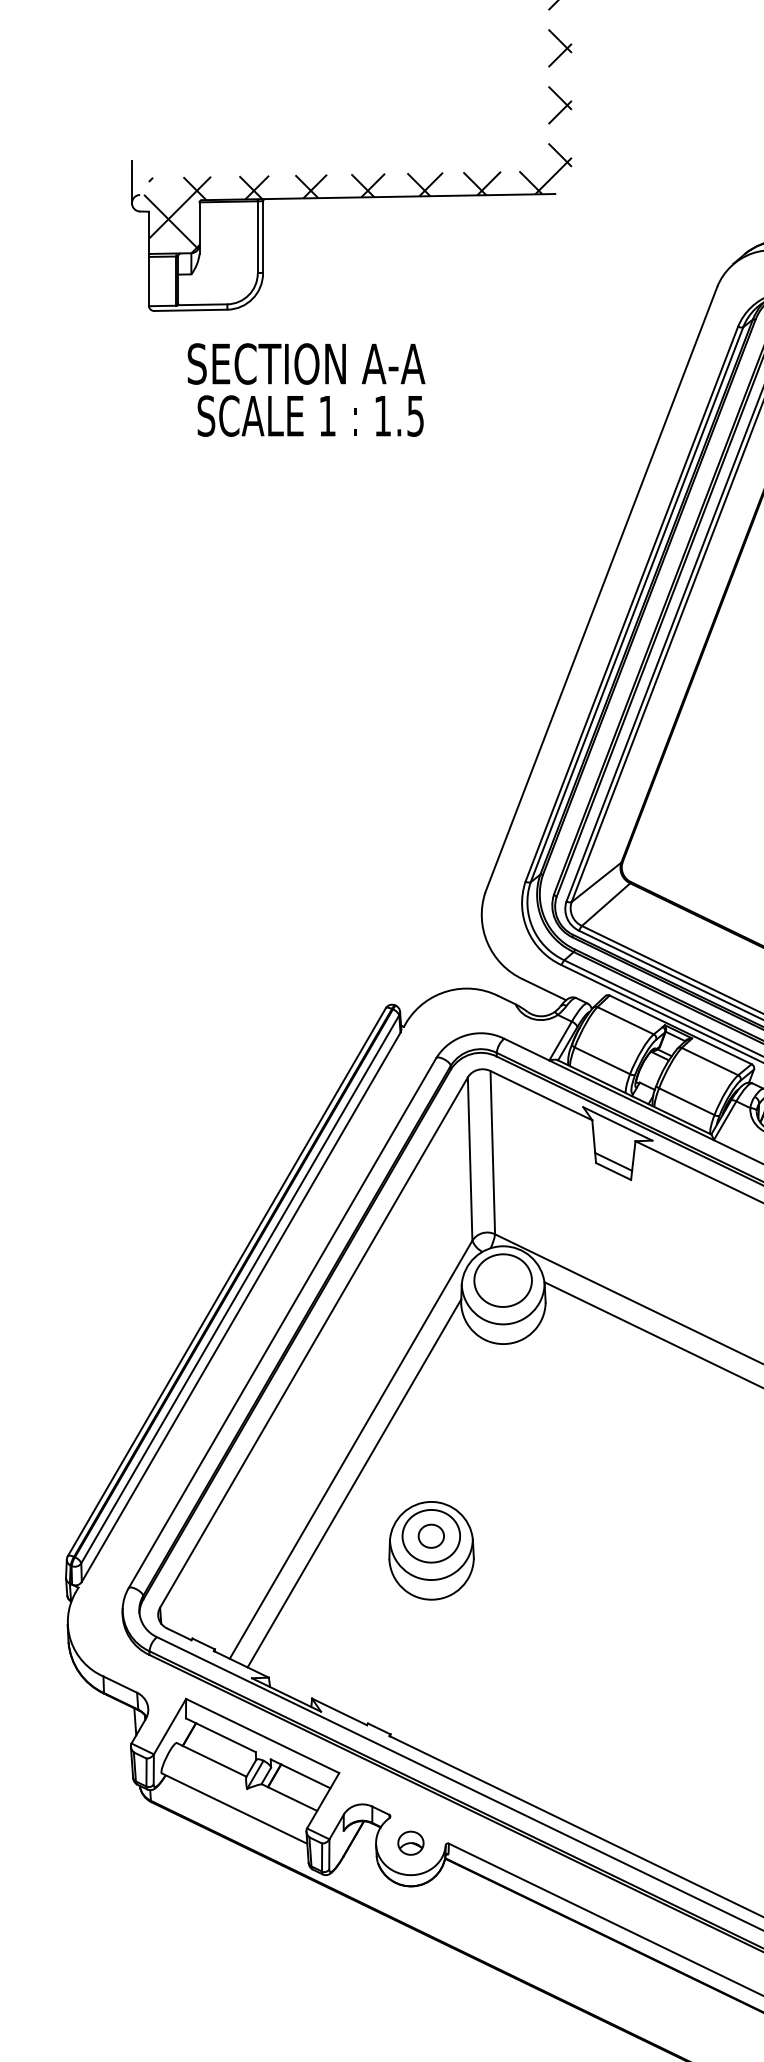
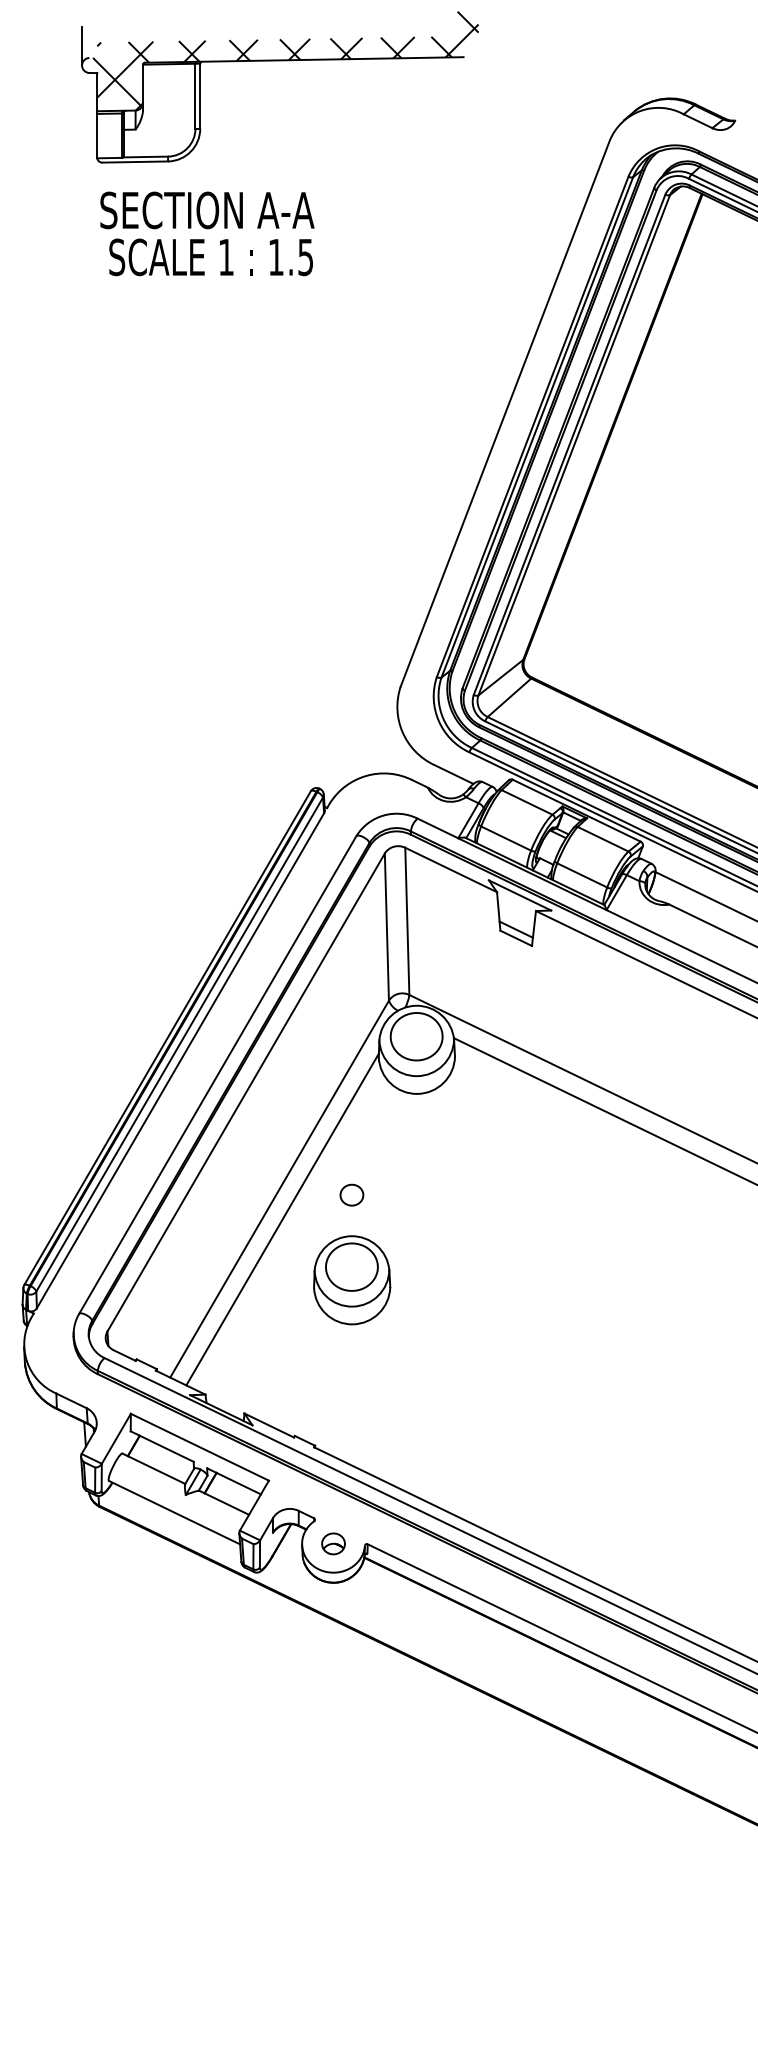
text: (306, 389) -> (207, 233), moved
part: (430, 1535) -> (351, 1194), moved

